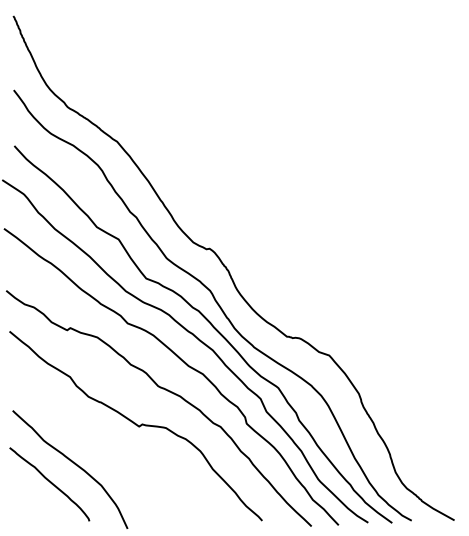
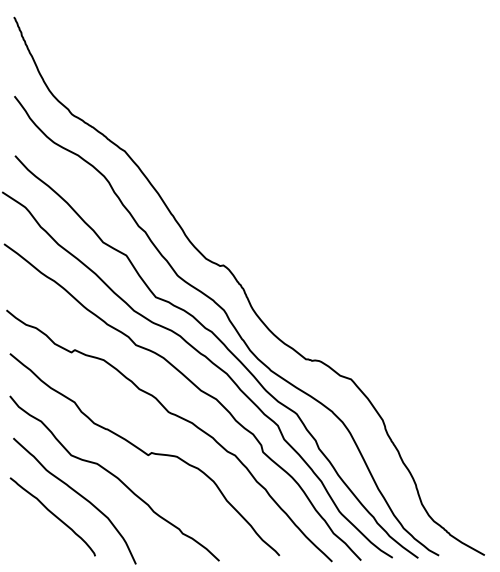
curve: (108, 447) -> (115, 477), added

